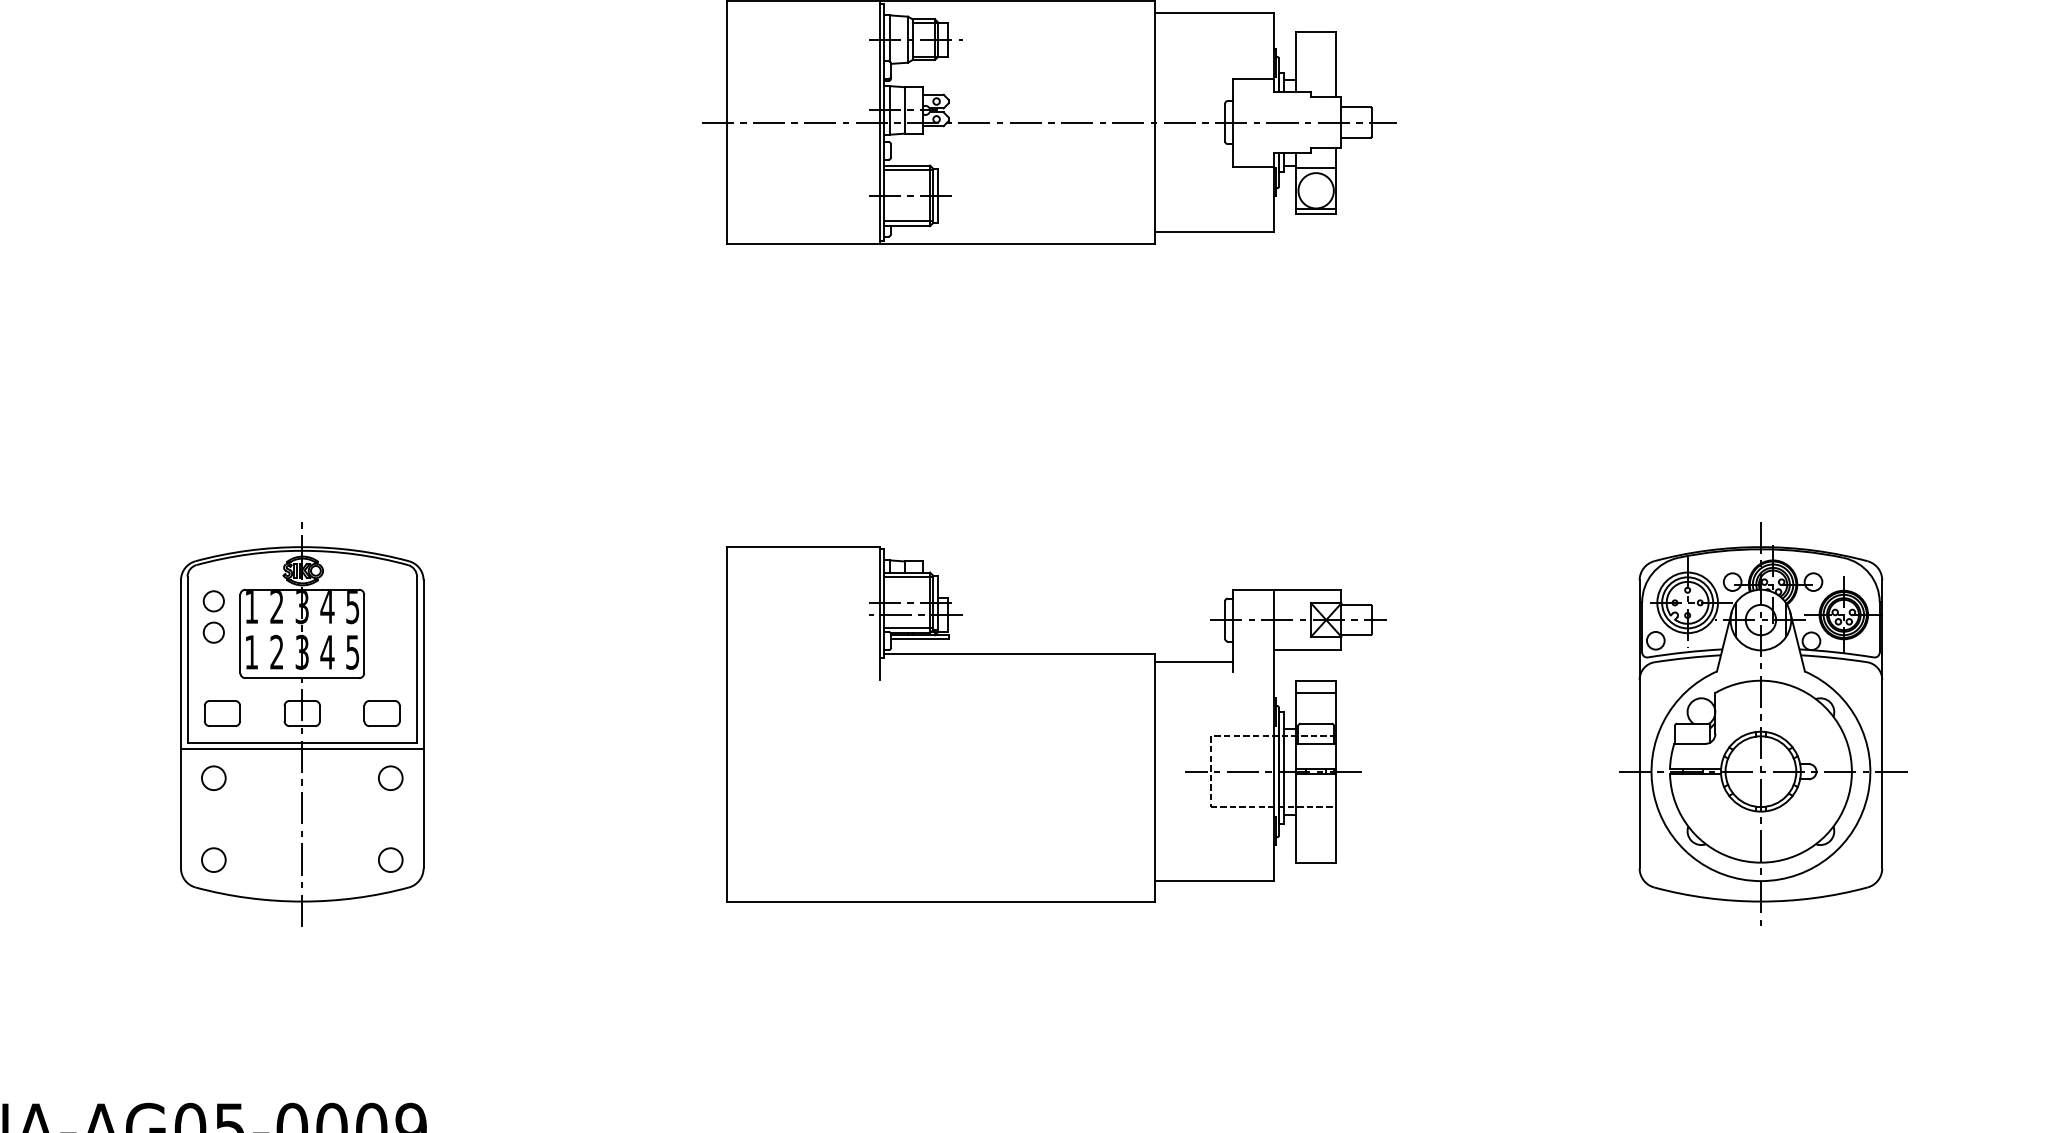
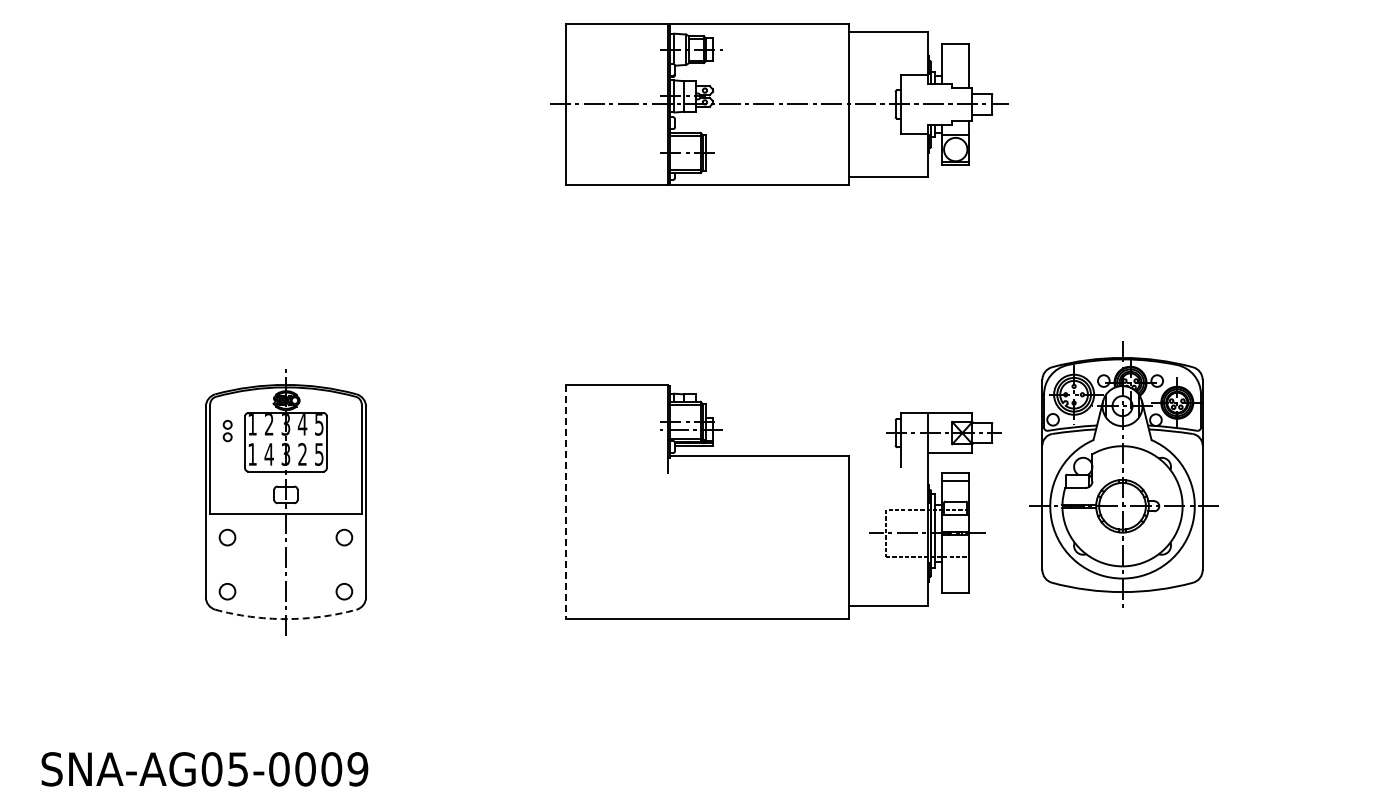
part: (213, 616) -> (227, 430), size x0.6
text: (275, 652) -> (268, 454), 2 -> 4
text: (327, 652) -> (302, 454), 4 -> 2
line: (1193, 663) -> (874, 461), removed
part: (221, 712) -> (232, 494), removed
part: (381, 712) -> (338, 494), removed
part: (1762, 723) -> (1123, 474), moved
line: (726, 725) -> (566, 502), solid -> dashed
line: (301, 749) -> (285, 518), removed
arc: (301, 902) -> (285, 619), solid -> dashed

